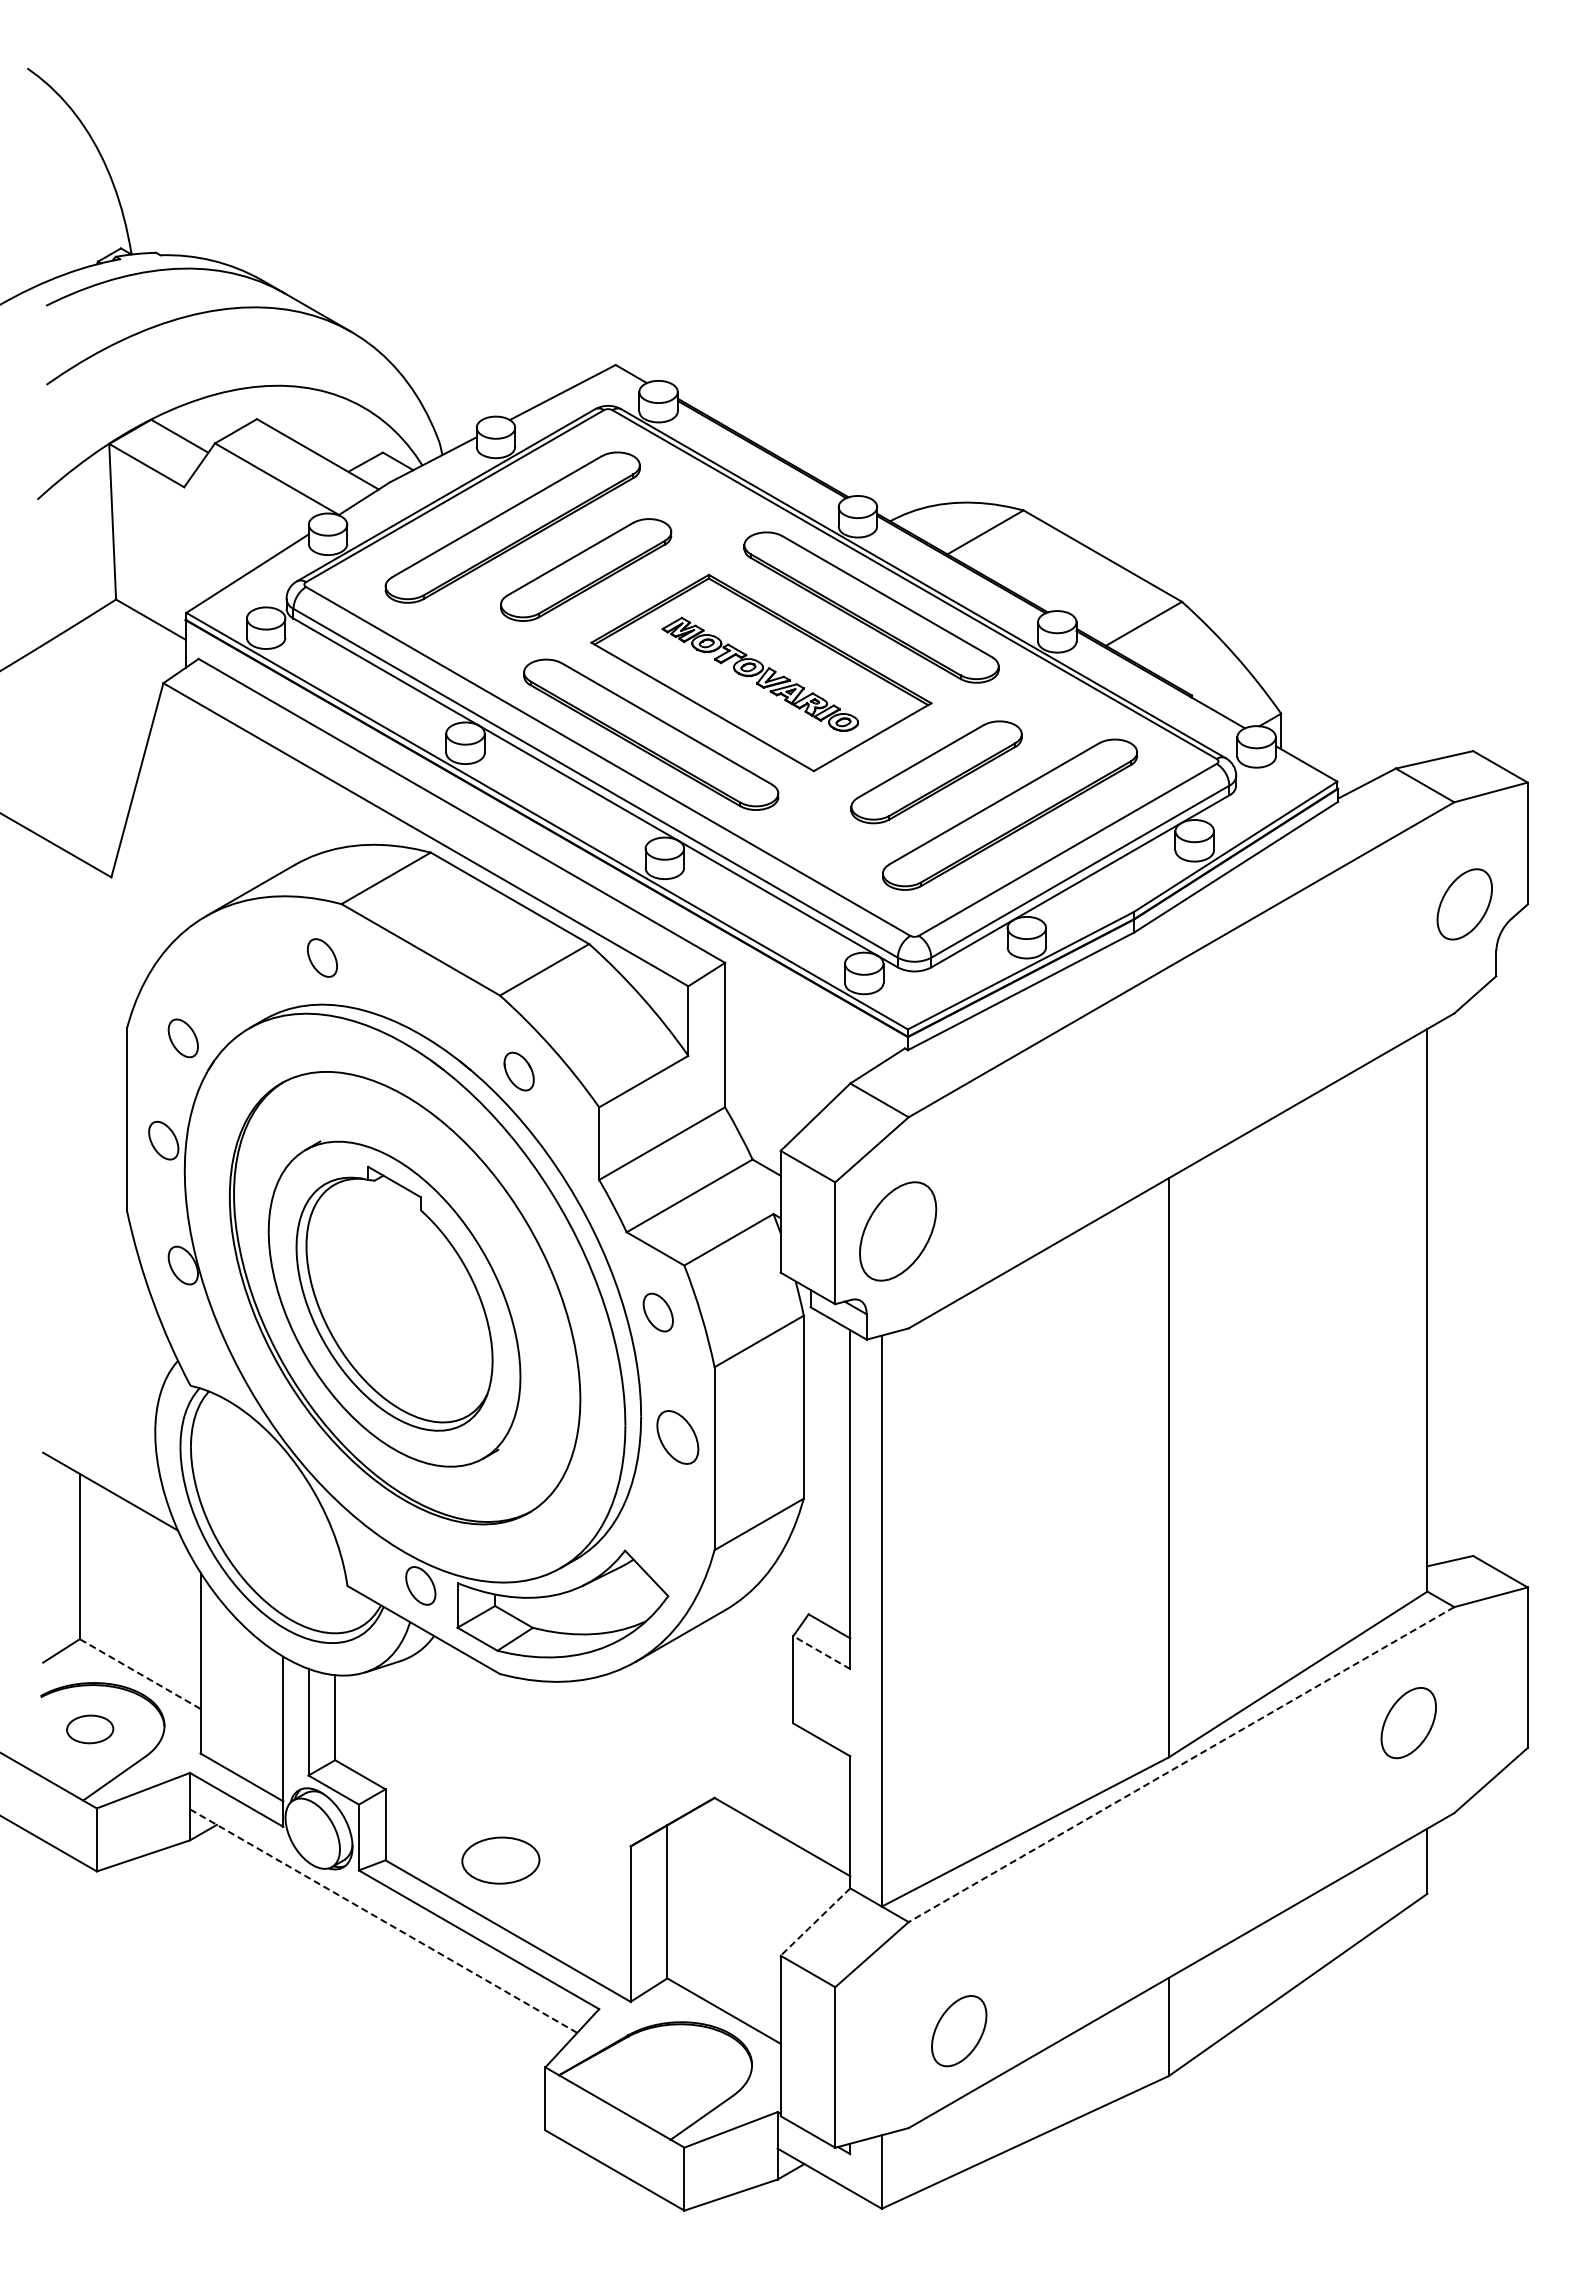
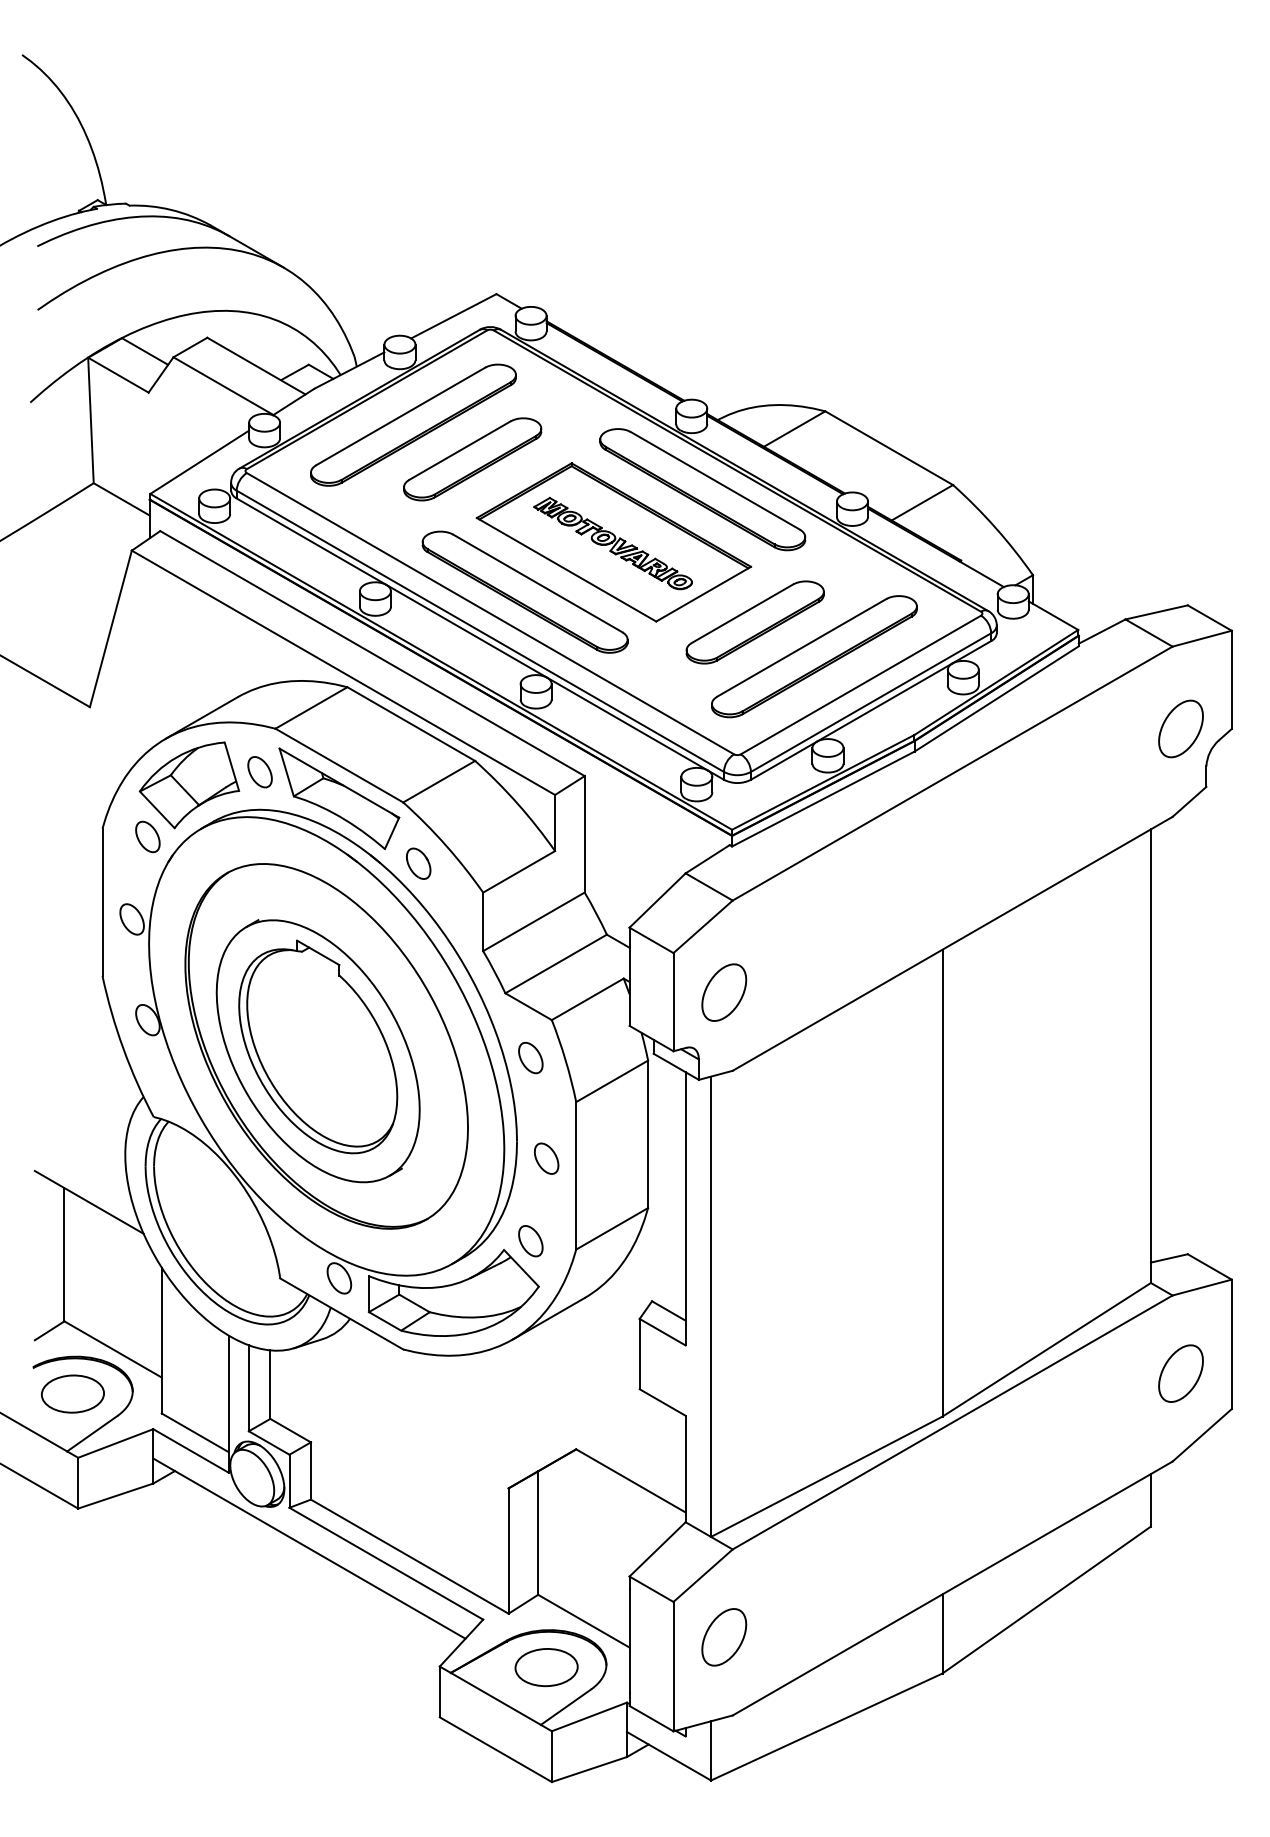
part: (234, 974) -> (189, 785), added
part: (420, 990) -> (339, 798), added
part: (898, 1231) -> (724, 992), size x0.71
part: (677, 1437) -> (546, 1158), size x0.71
part: (657, 1539) -> (530, 1240), added
line: (821, 1652) -> (662, 1332), dashed -> solid
line: (140, 1674) -> (113, 1349), dashed -> solid
part: (1408, 1723) -> (1180, 1374), moved
part: (89, 1729) -> (72, 1394), size x1.67
line: (1181, 1764) -> (952, 1422), dashed -> solid
part: (500, 1860) -> (546, 1667), moved
line: (383, 1921) -> (309, 1548), dashed -> solid
line: (815, 1922) -> (657, 1549), dashed -> solid
part: (959, 2031) -> (724, 1637), moved

